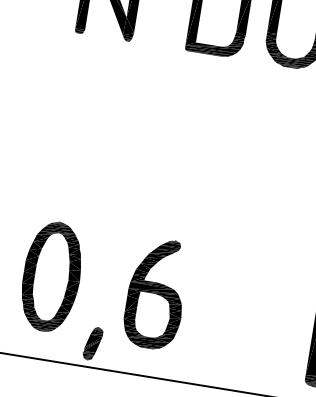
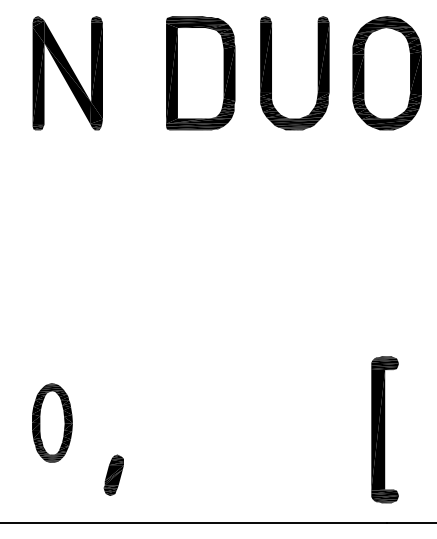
part: (51, 276) -> (52, 422), size x0.6
part: (156, 293) -> (179, 422), removed
part: (92, 343) -> (113, 474), moved

